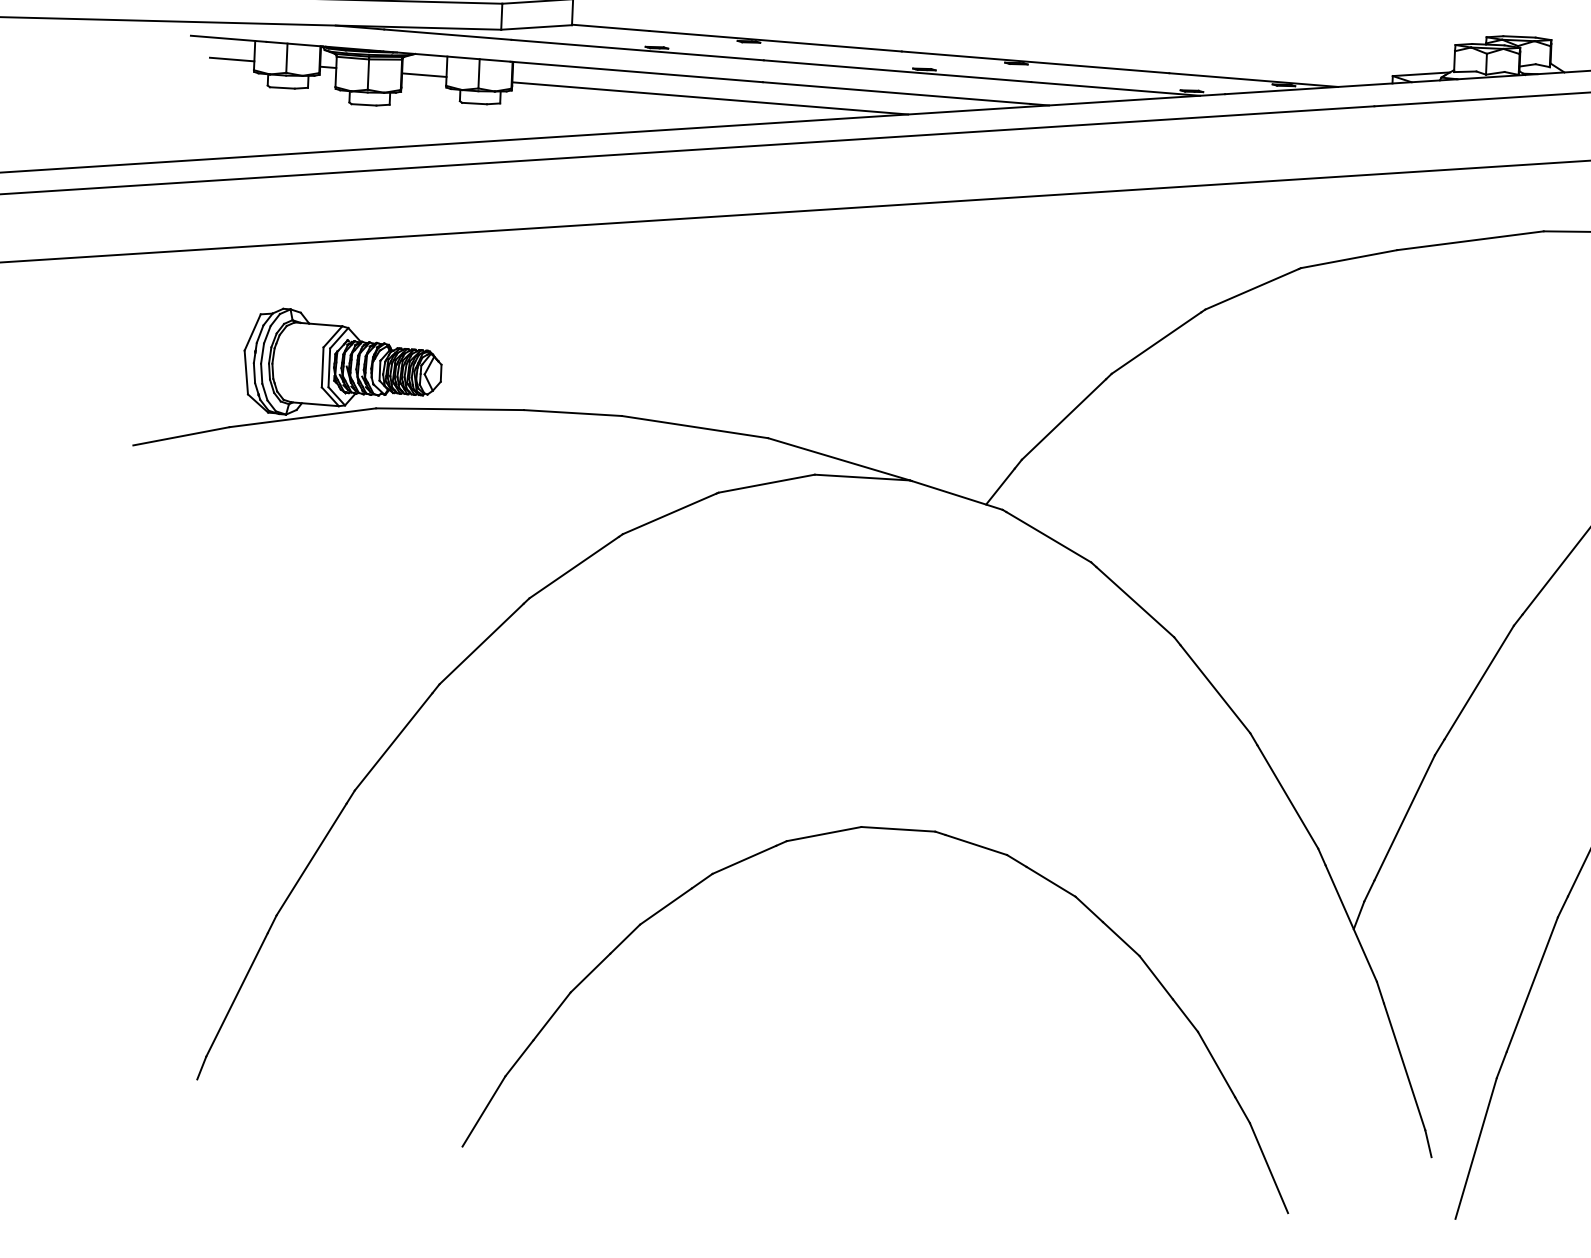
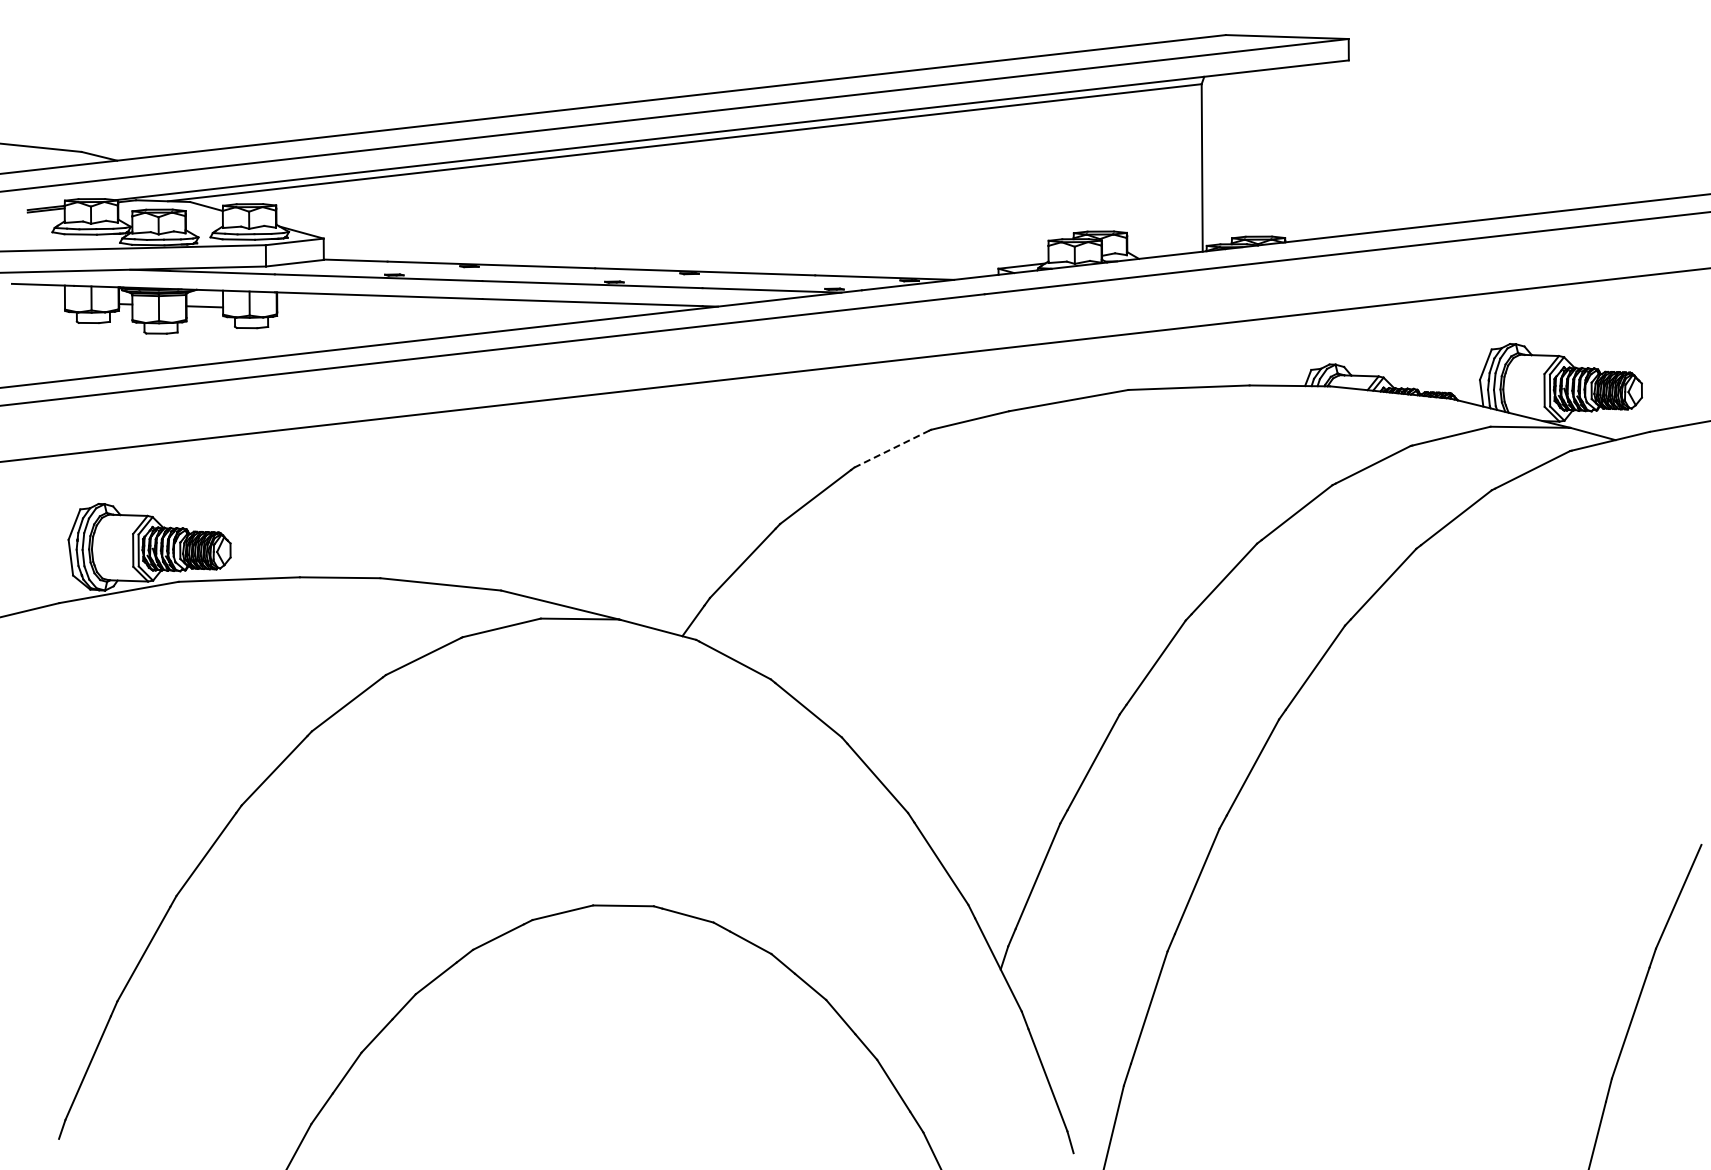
line: (231, 59) -> (46, 301), removed
line: (709, 98) -> (439, 314), removed
line: (1251, 289) -> (891, 449), solid -> dashed

